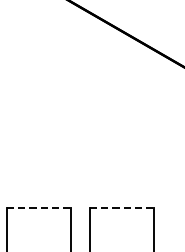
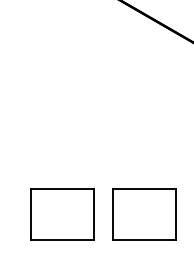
line: (39, 207) -> (62, 189), dashed -> solid
line: (121, 207) -> (144, 189), dashed -> solid

